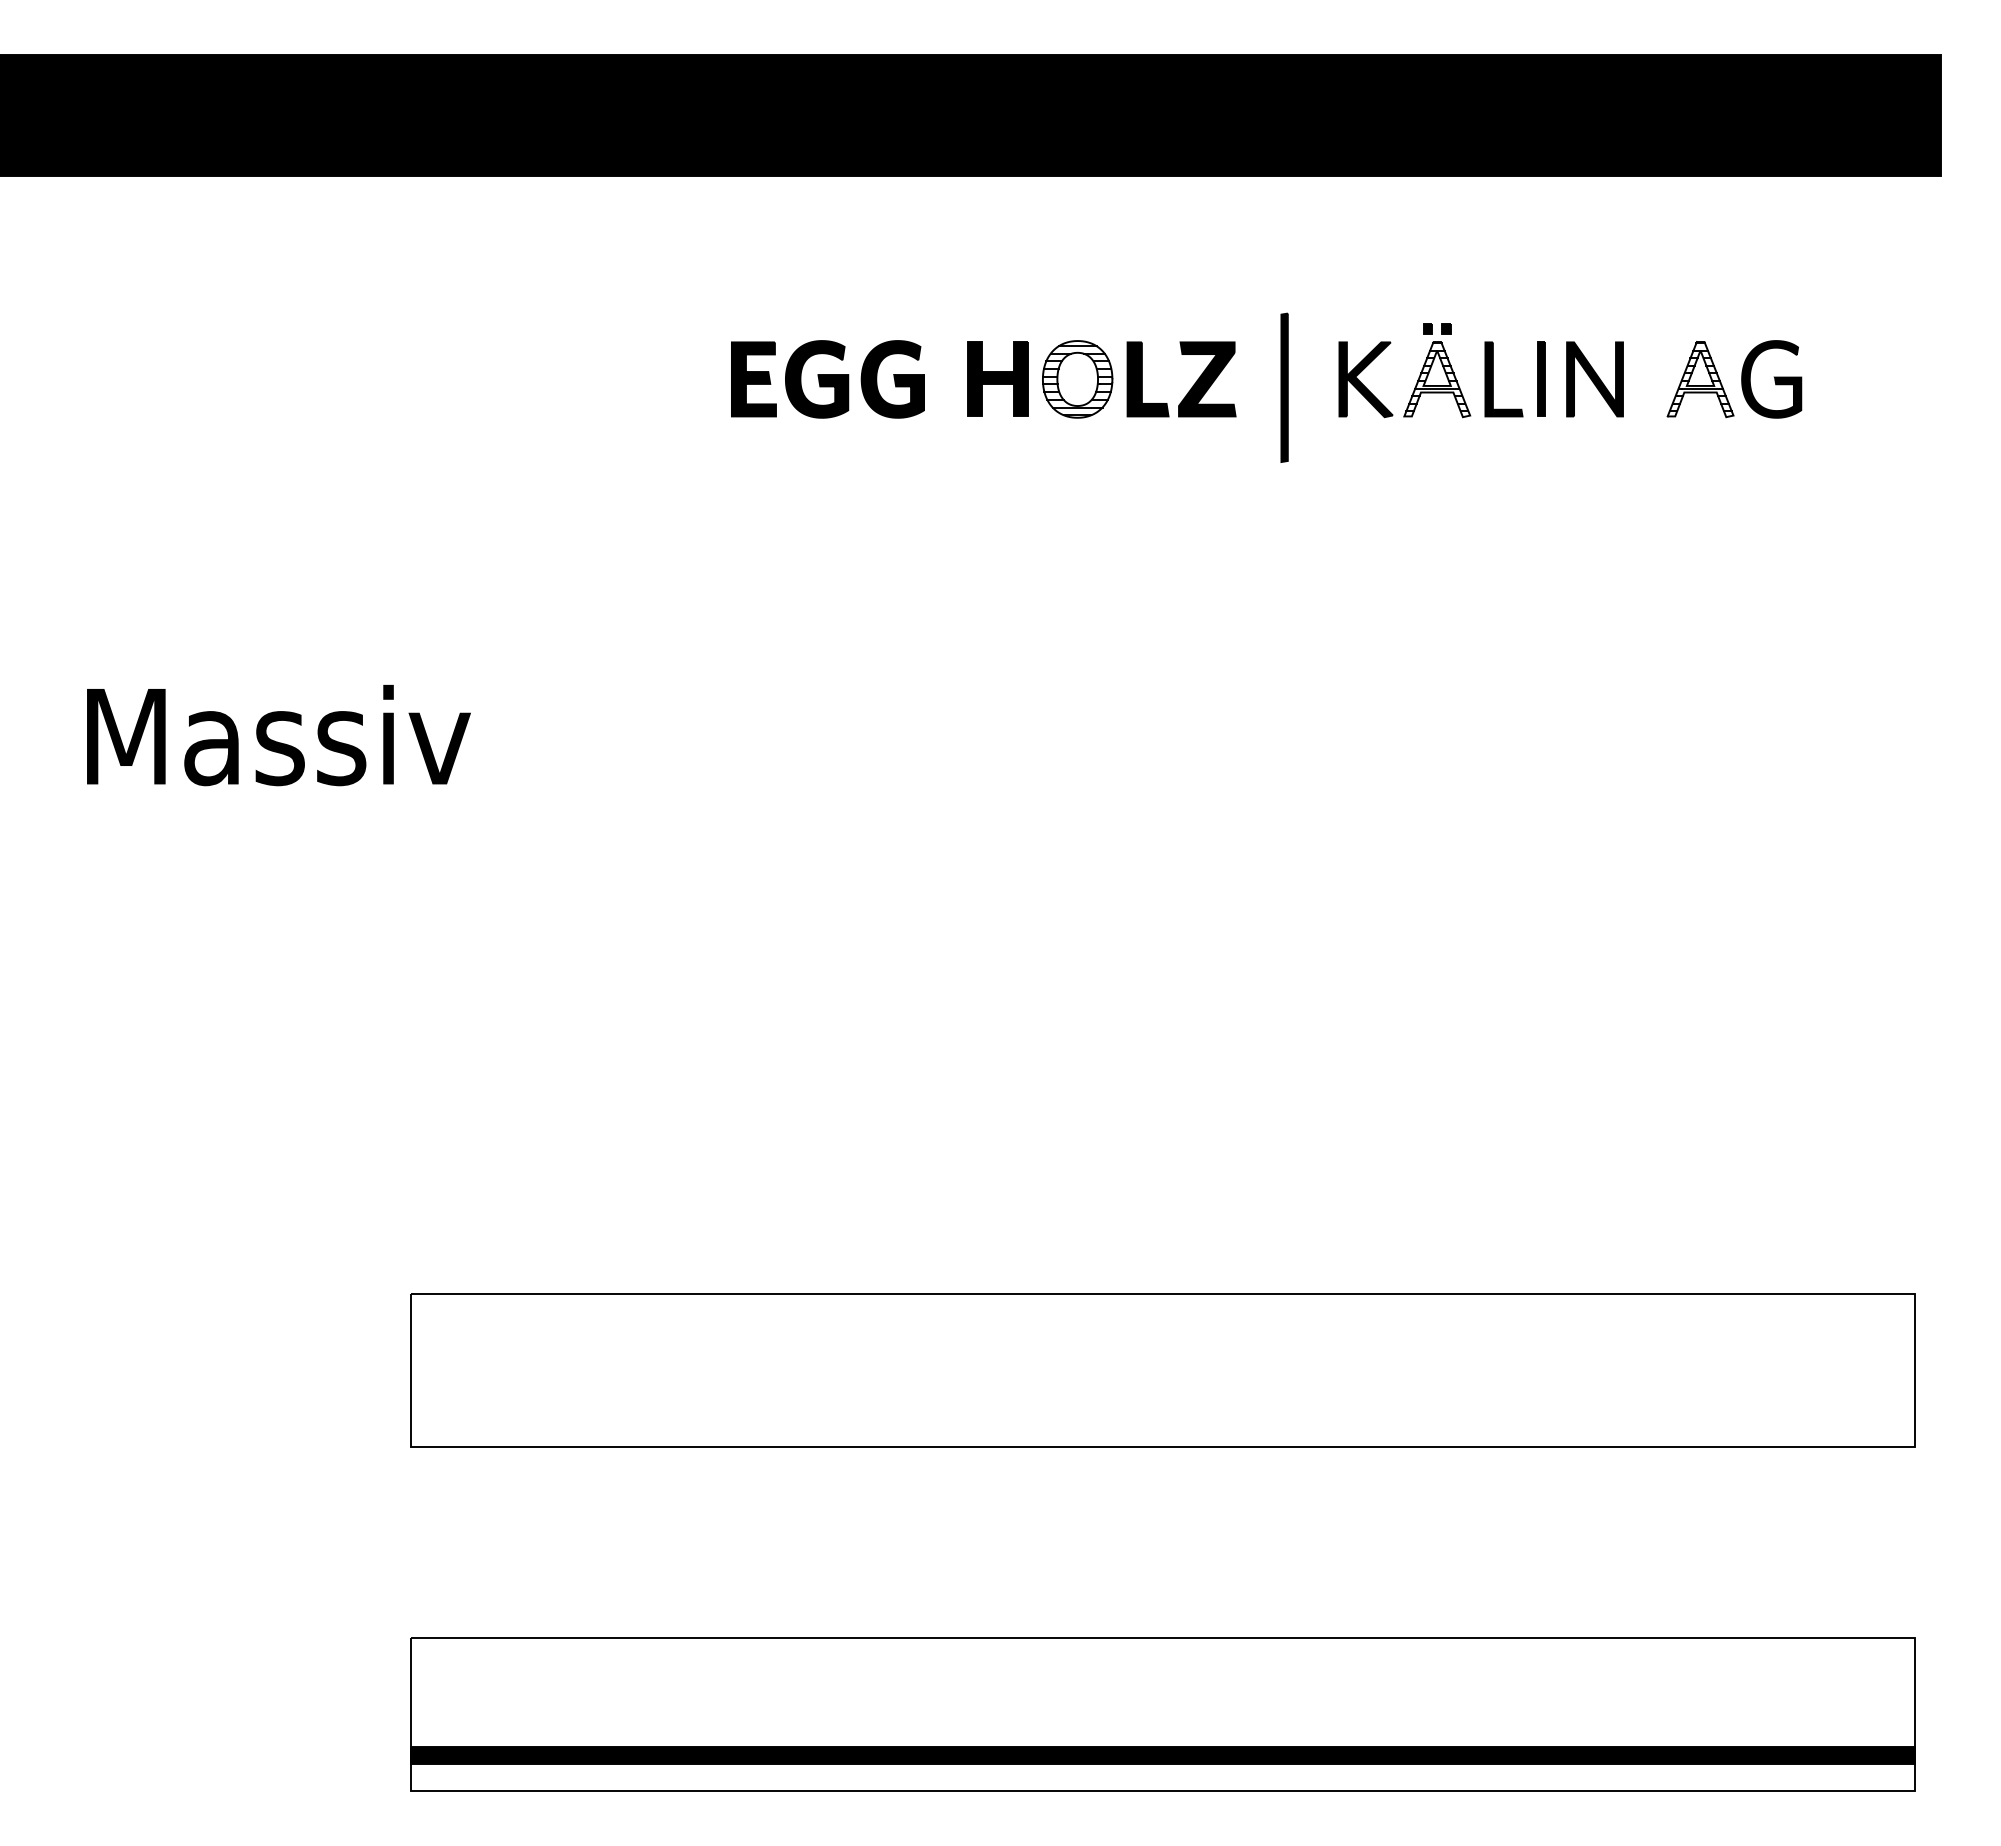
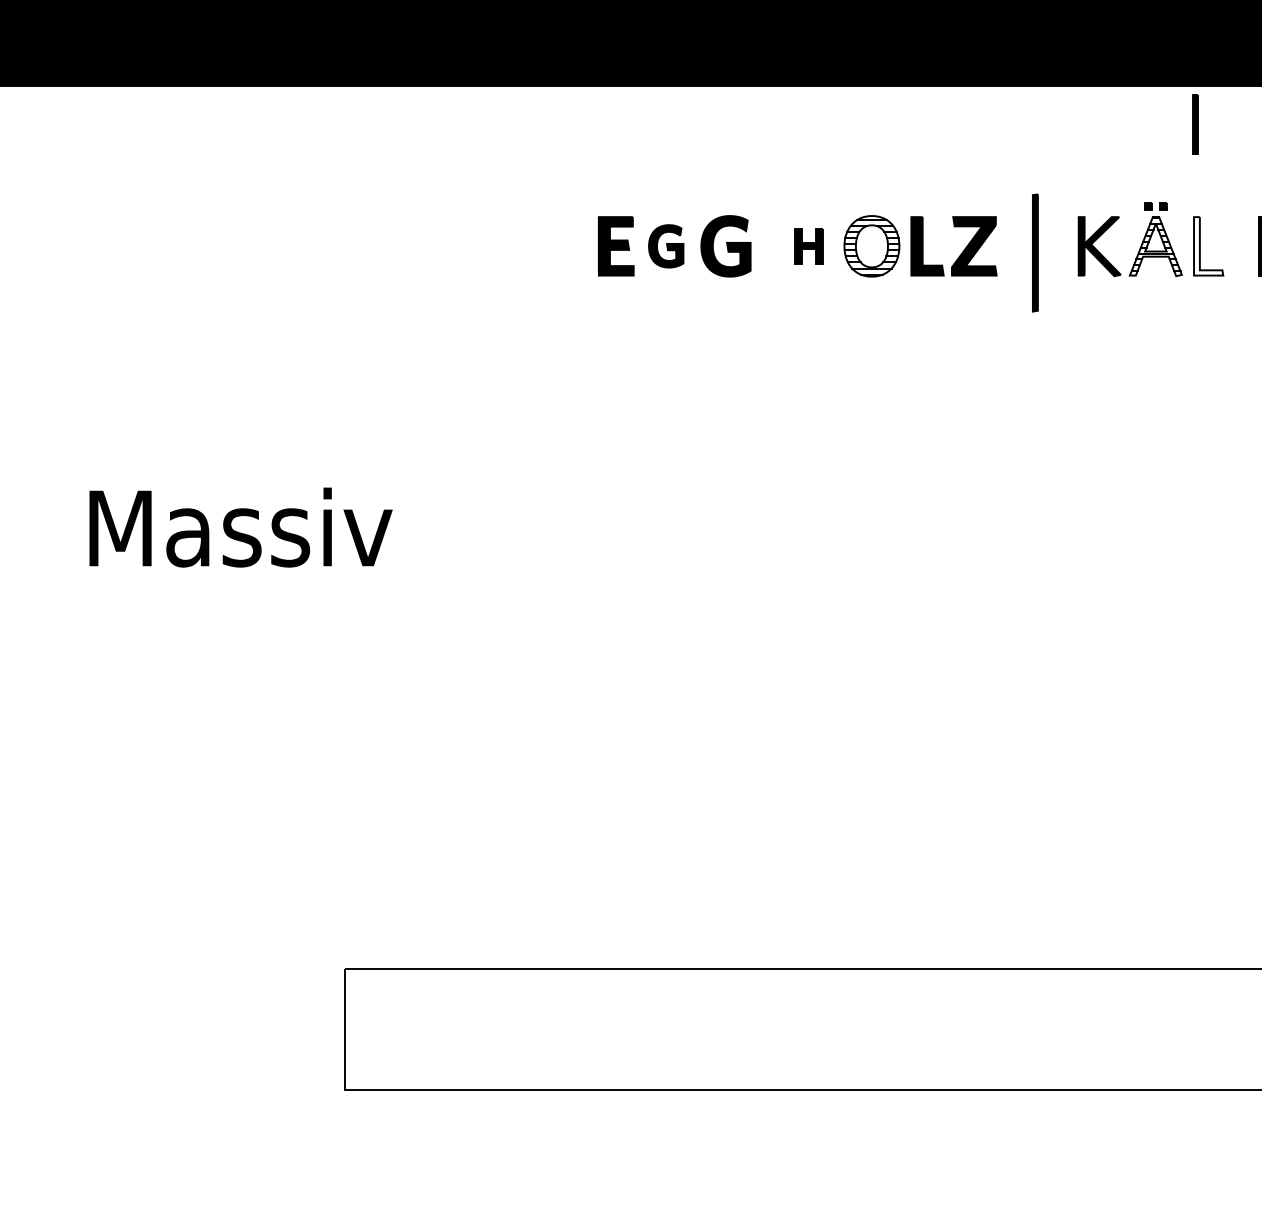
part: (997, 378) -> (808, 245), size x0.6
part: (1541, 378) -> (1195, 124), moved
part: (817, 379) -> (666, 246), size x0.7
fill: (1503, 379) -> (1208, 246), removed

